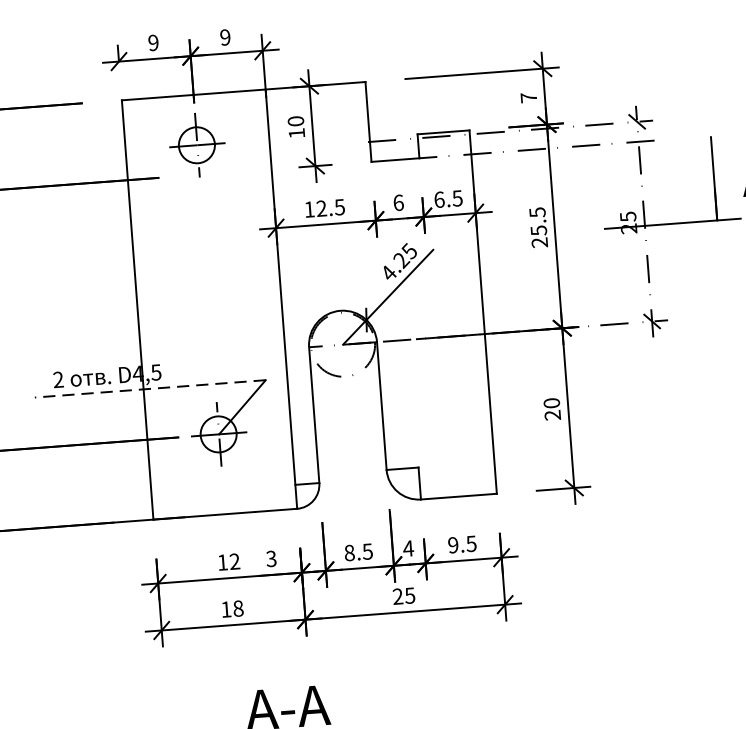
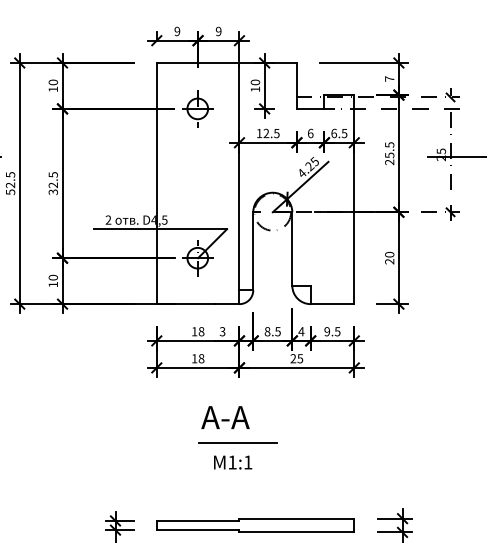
part: (196, 144) -> (197, 108), moved
line: (150, 389) -> (160, 229), dashed -> solid
text: (234, 561) -> (201, 331), 12 -> 18

